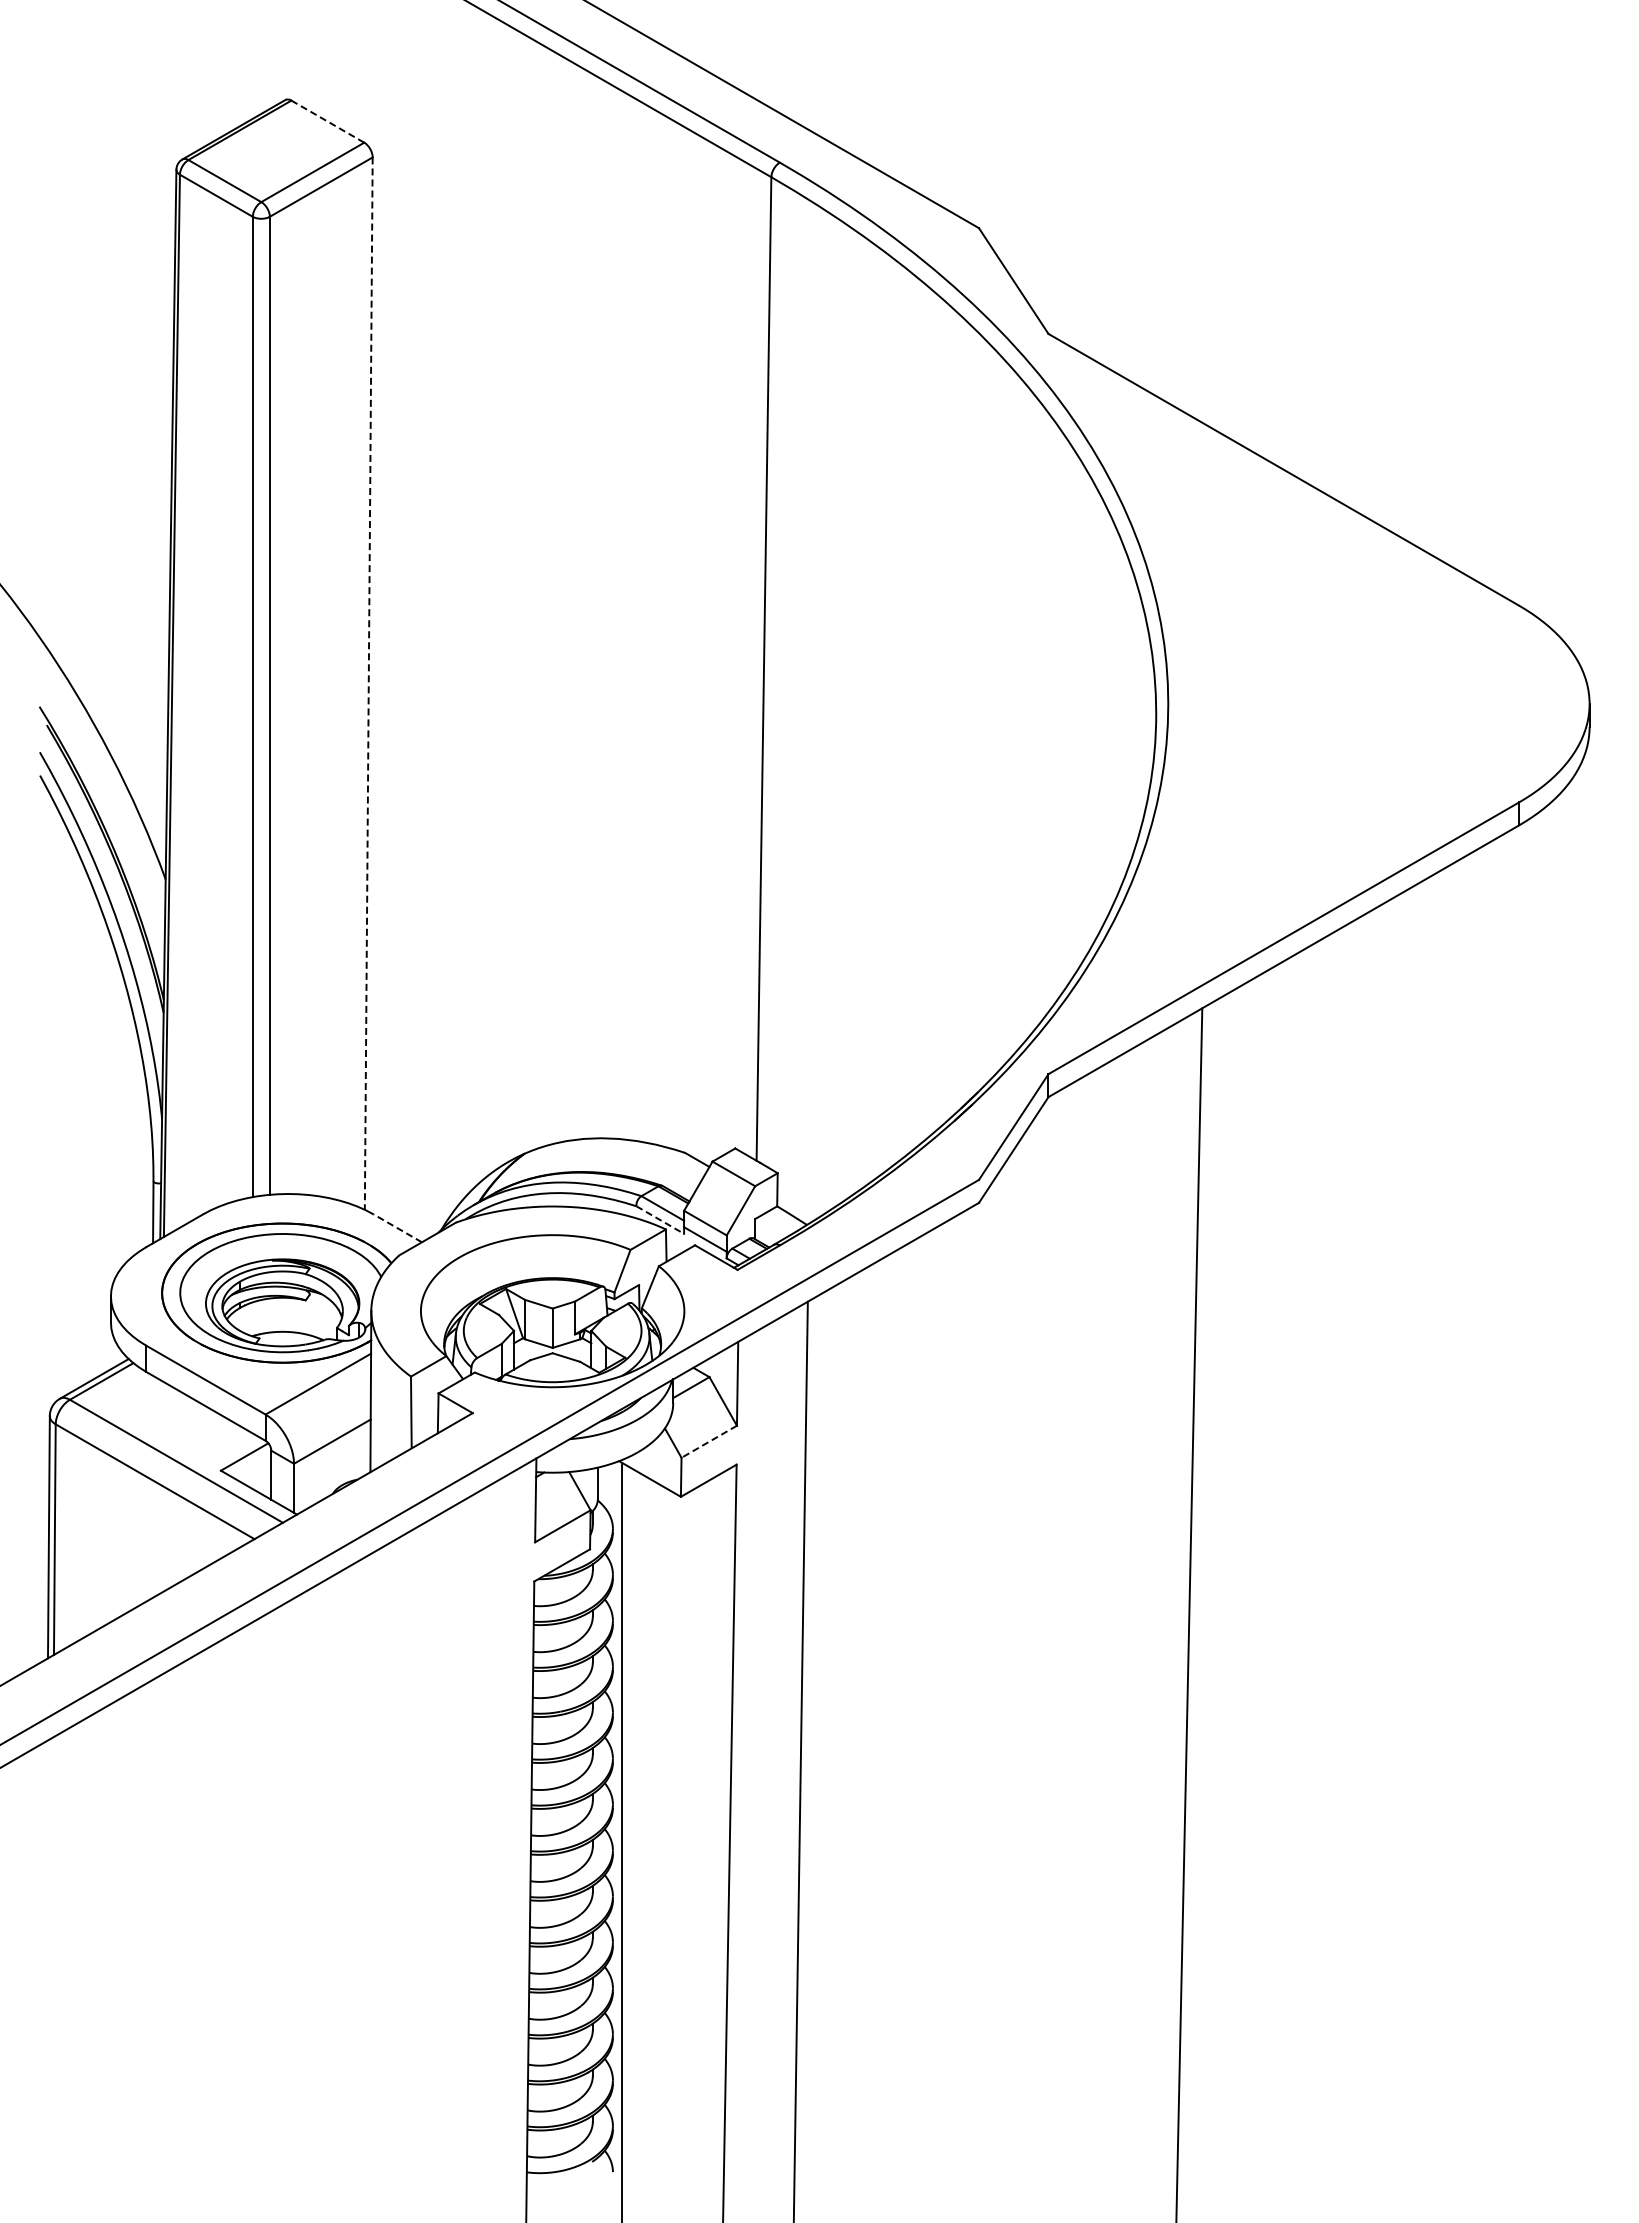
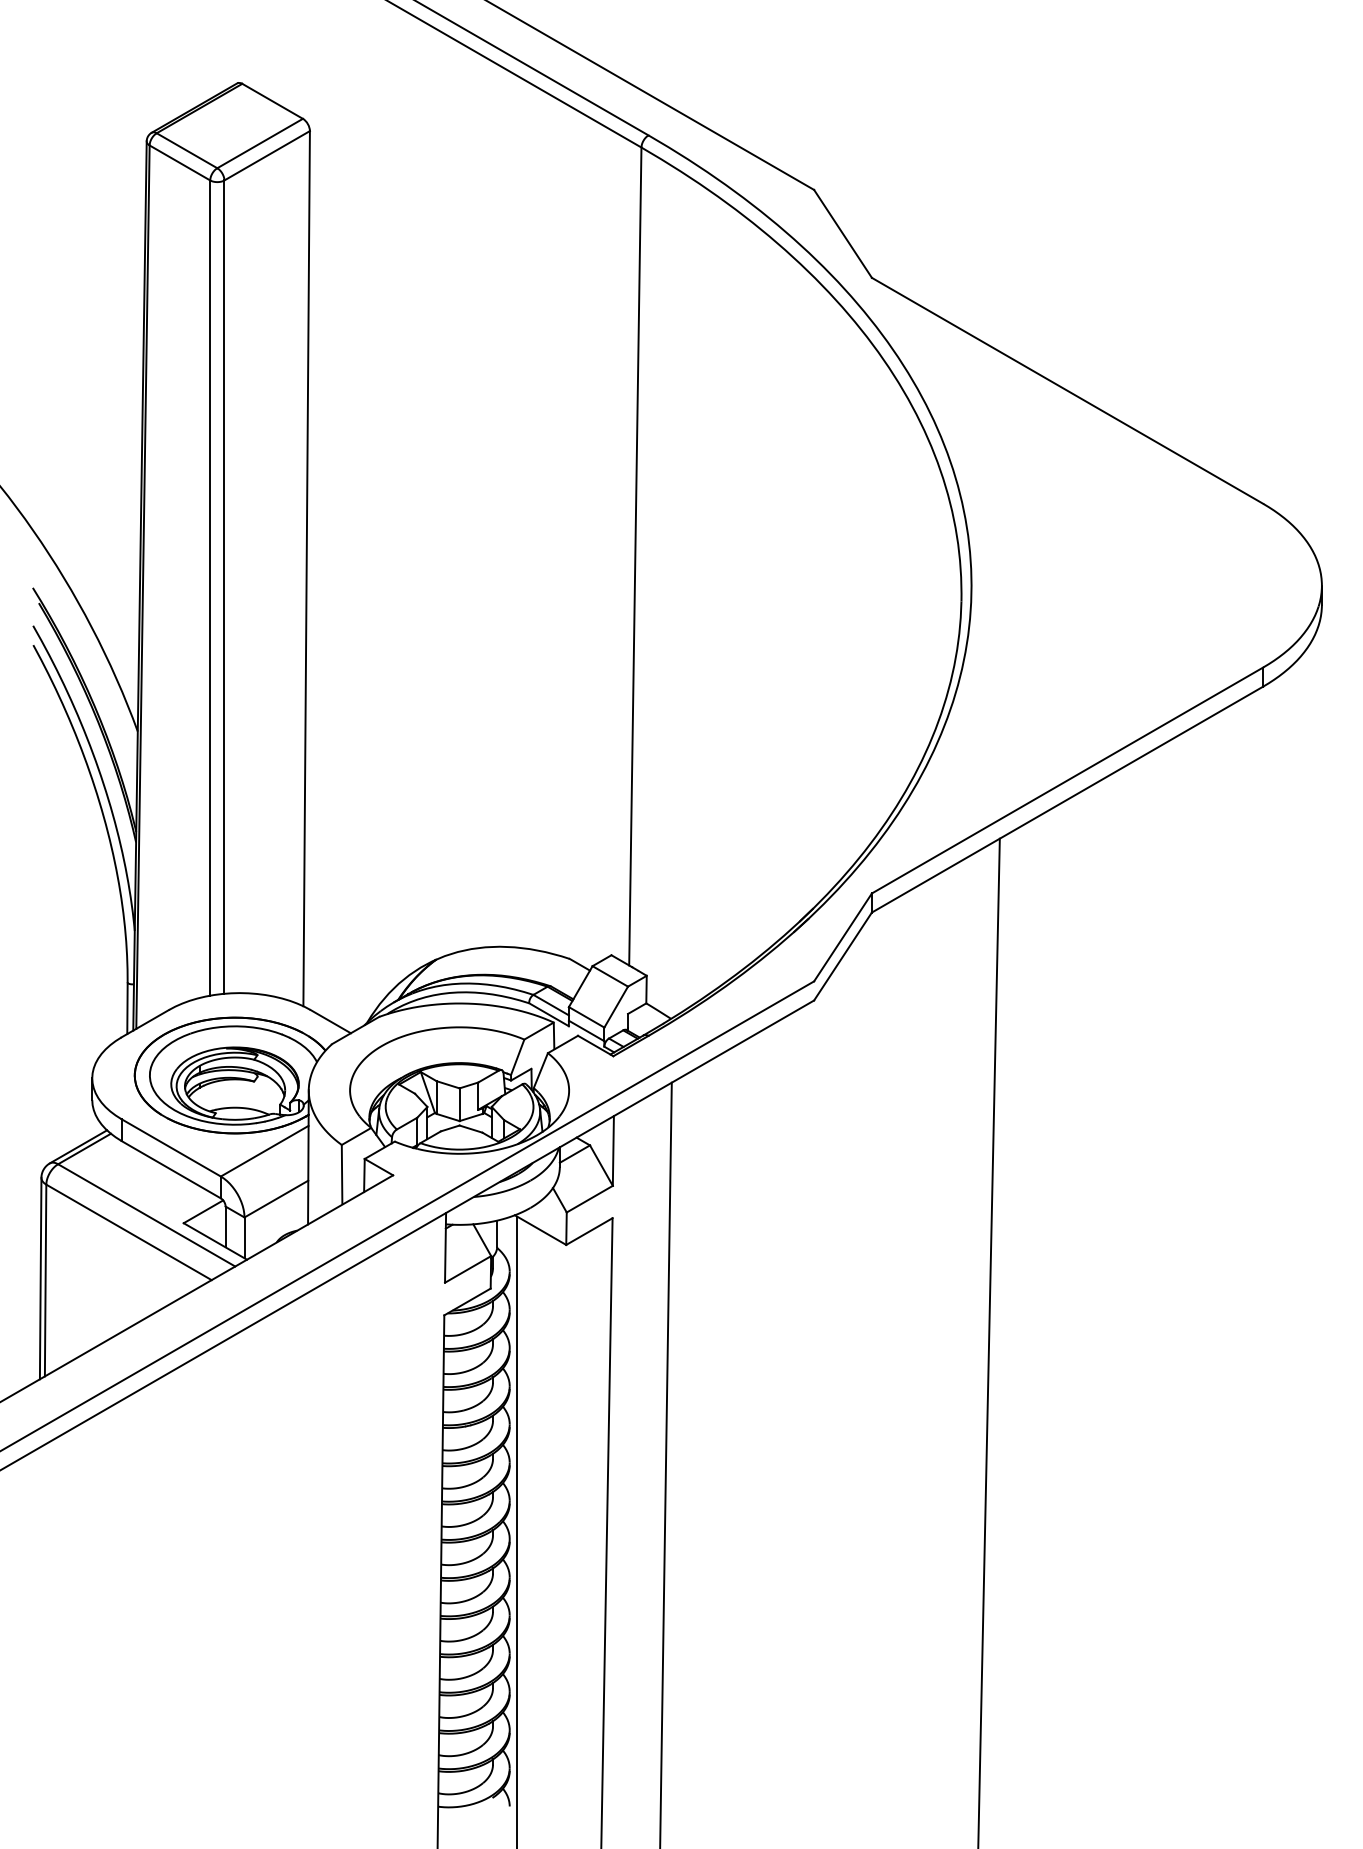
line: (328, 121) -> (273, 101), dashed -> solid
line: (368, 684) -> (306, 569), dashed -> solid
line: (660, 1220) -> (549, 1015), dashed -> solid
line: (397, 1228) -> (330, 1021), dashed -> solid
line: (708, 1442) -> (589, 1199), dashed -> solid

